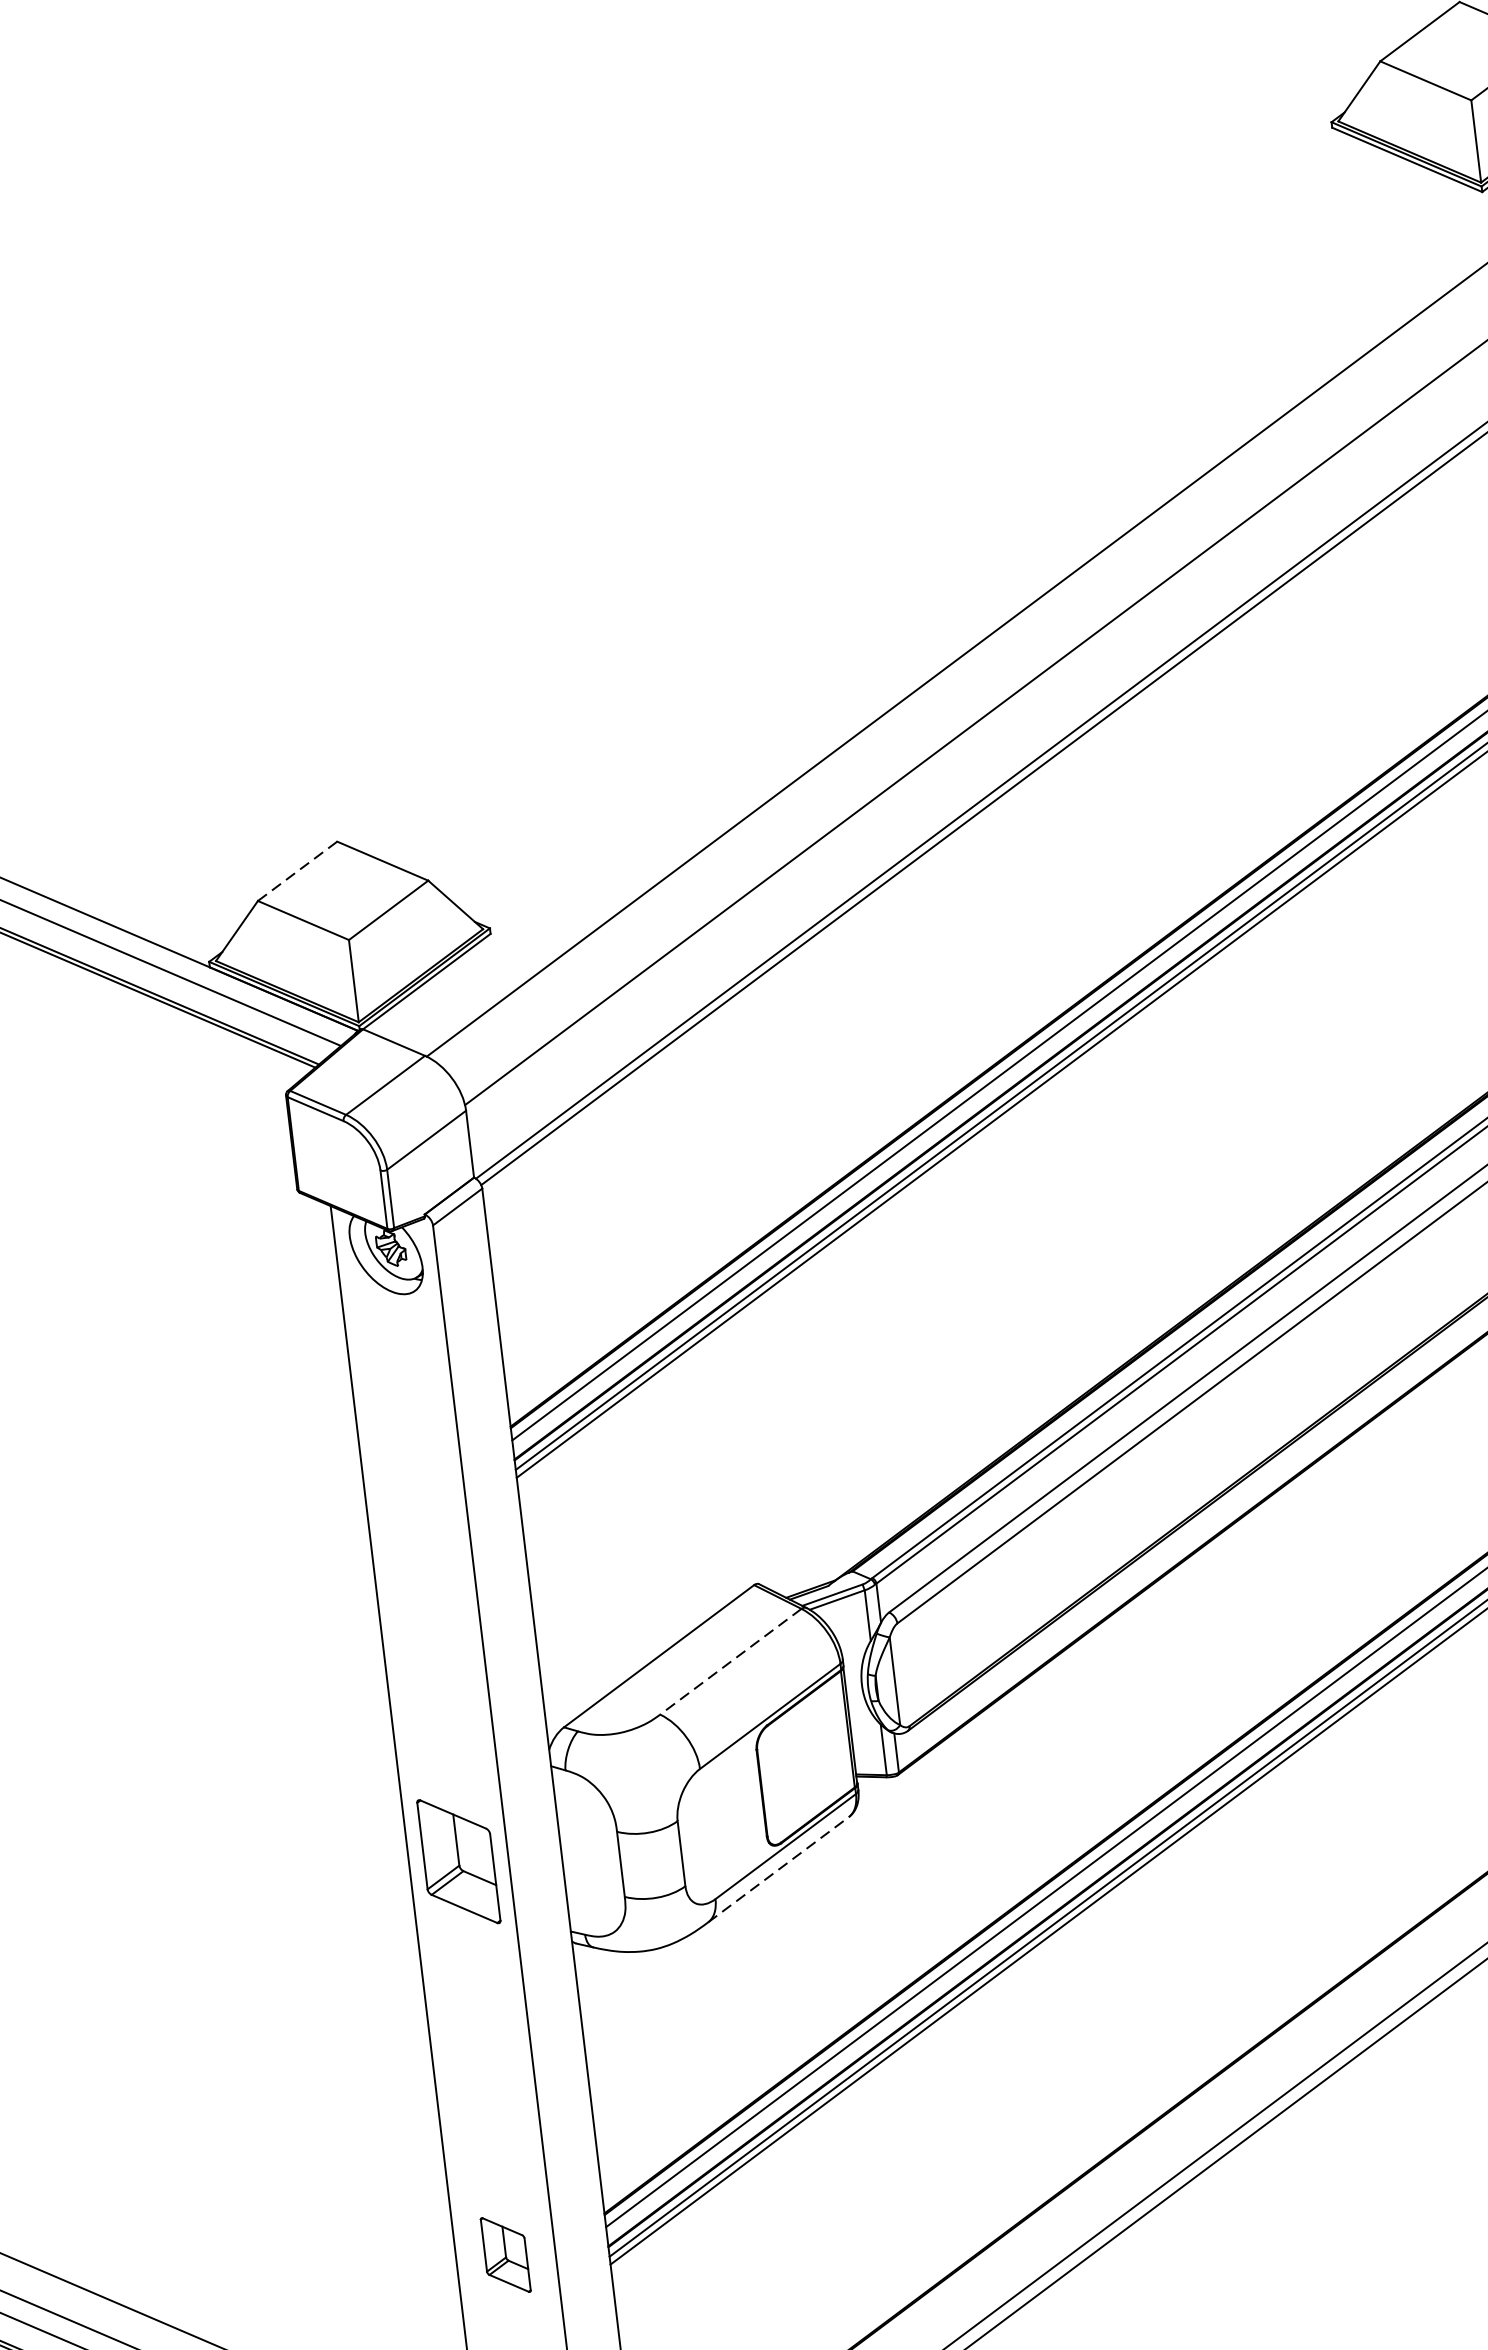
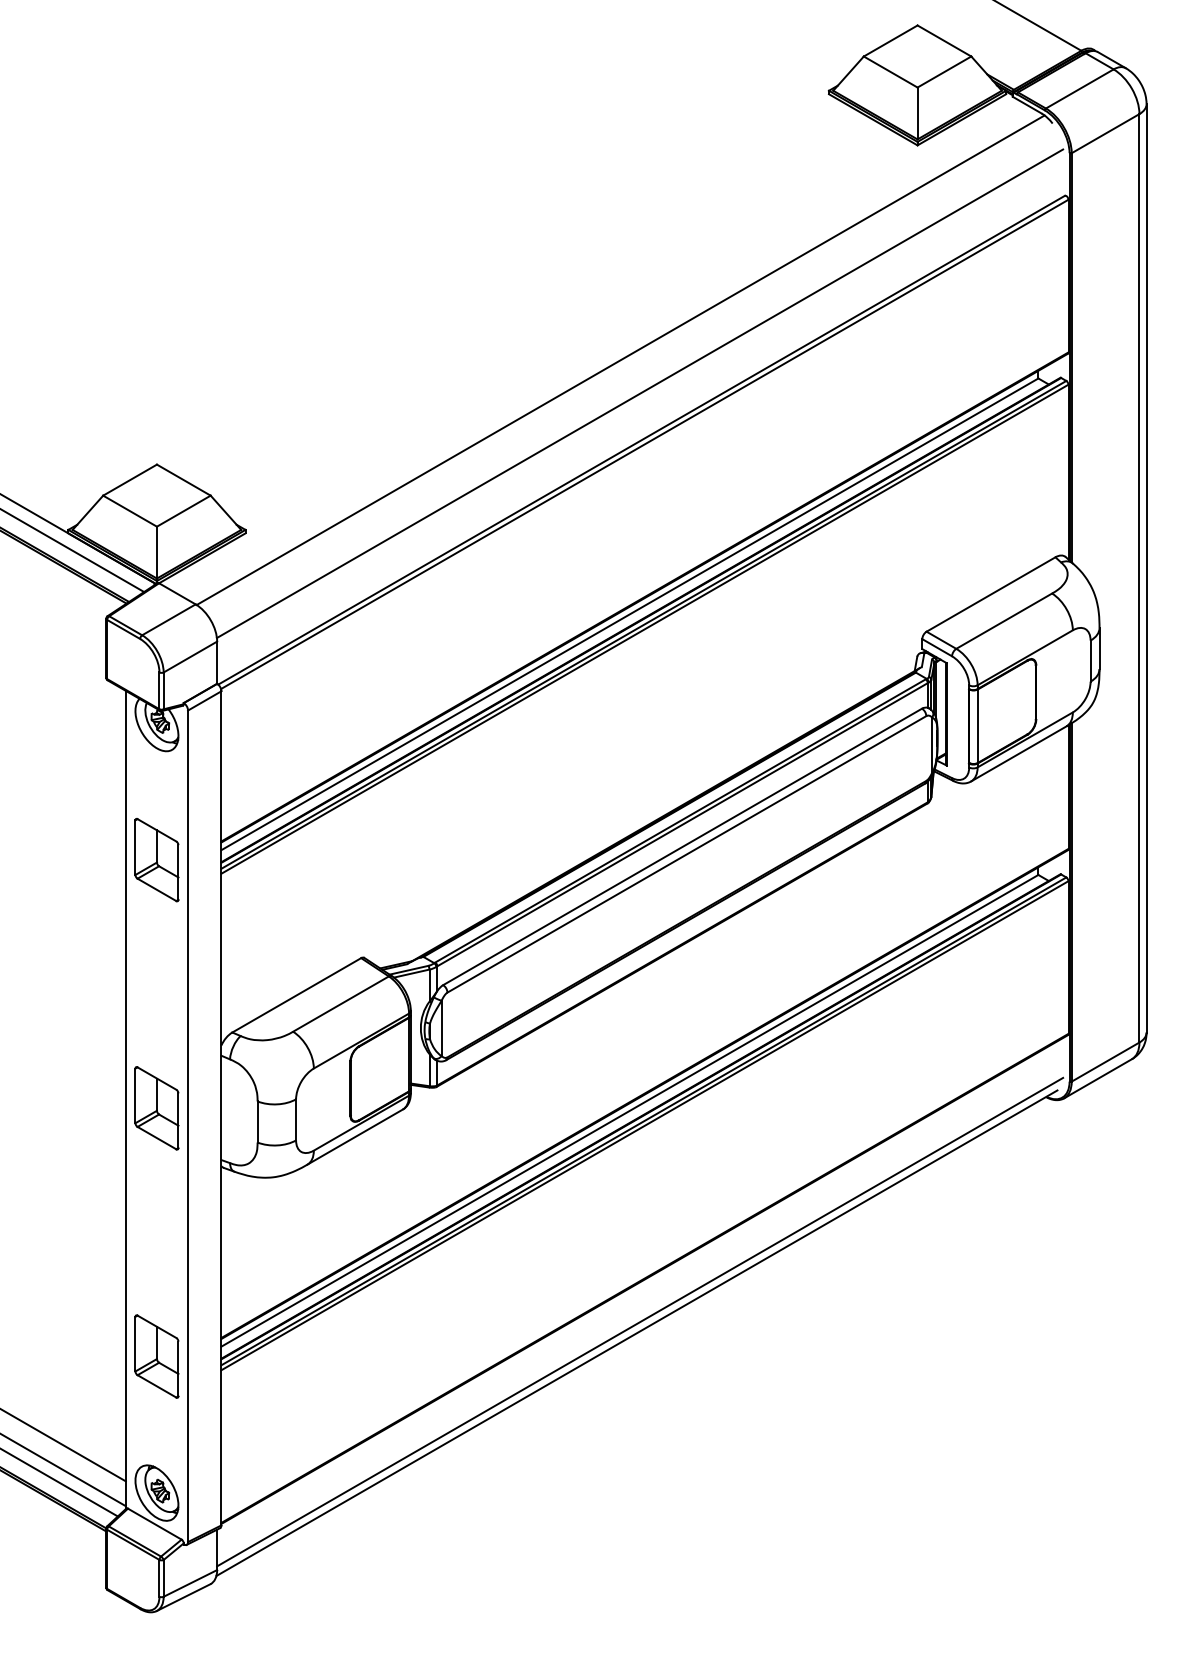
line: (298, 870) -> (130, 479), dashed -> solid
part: (411, 1469) -> (156, 860), added
line: (730, 1662) -> (340, 1004), dashed -> solid
line: (778, 1868) -> (355, 1136), dashed -> solid
part: (505, 2255) -> (156, 1356), size x1.67

